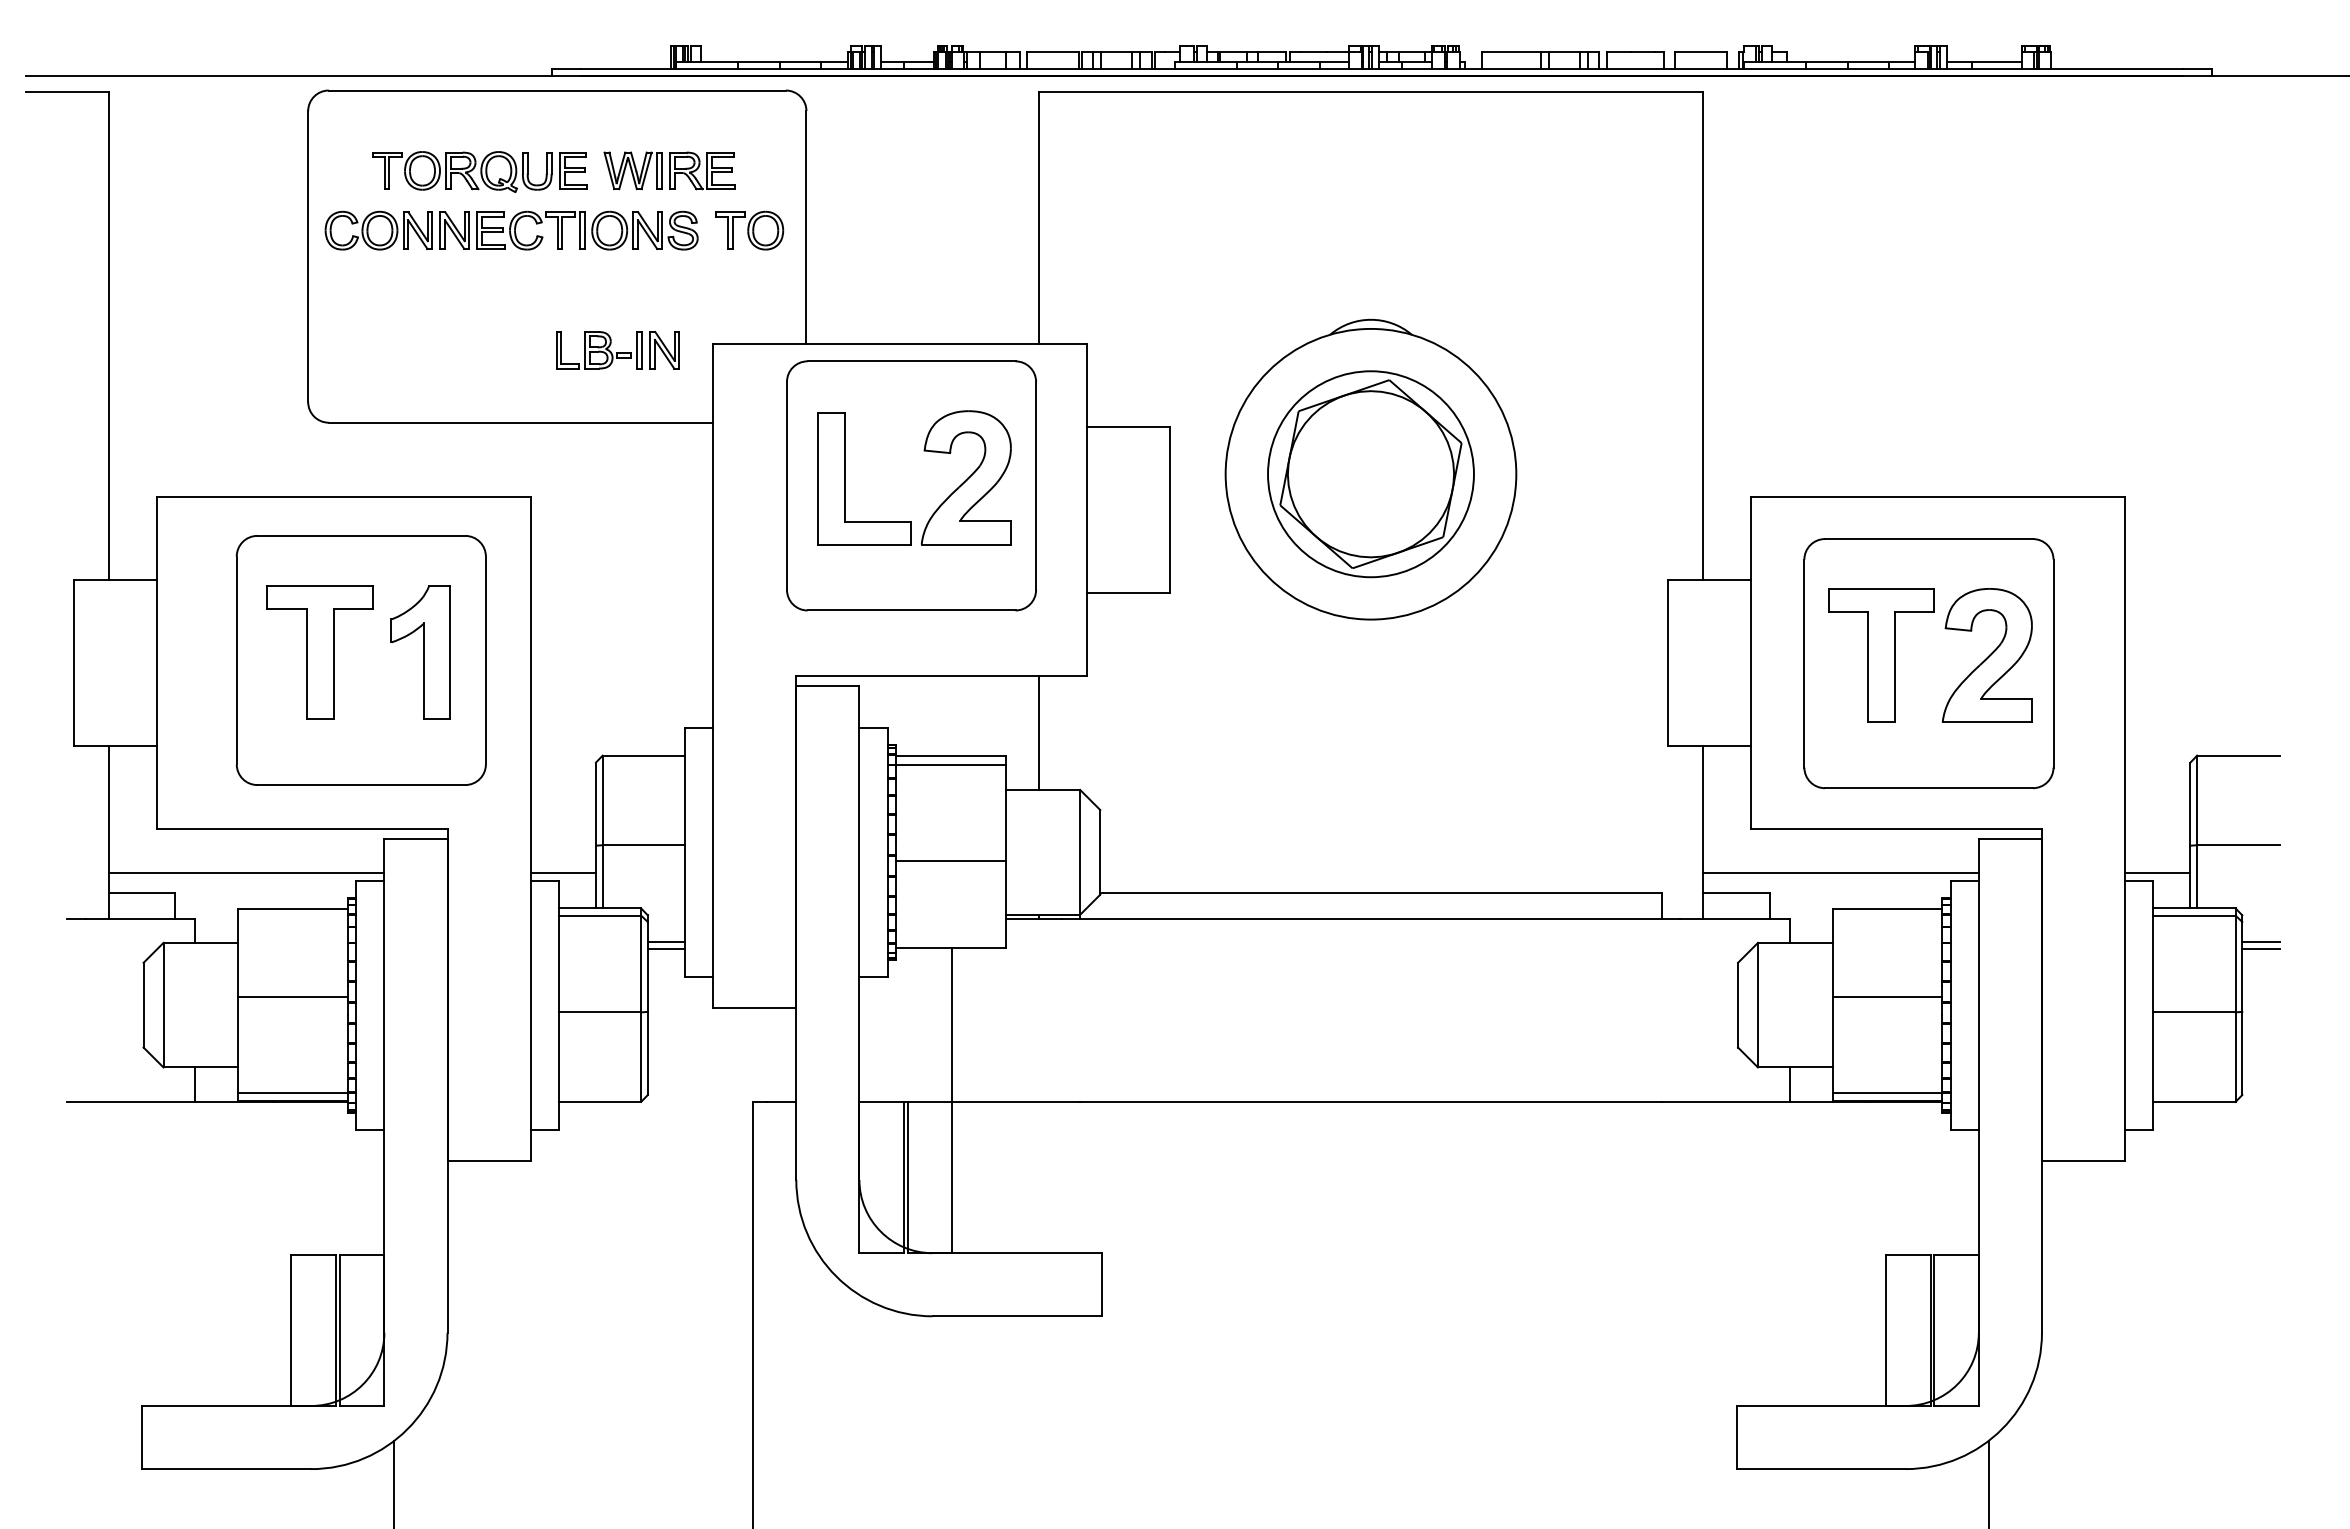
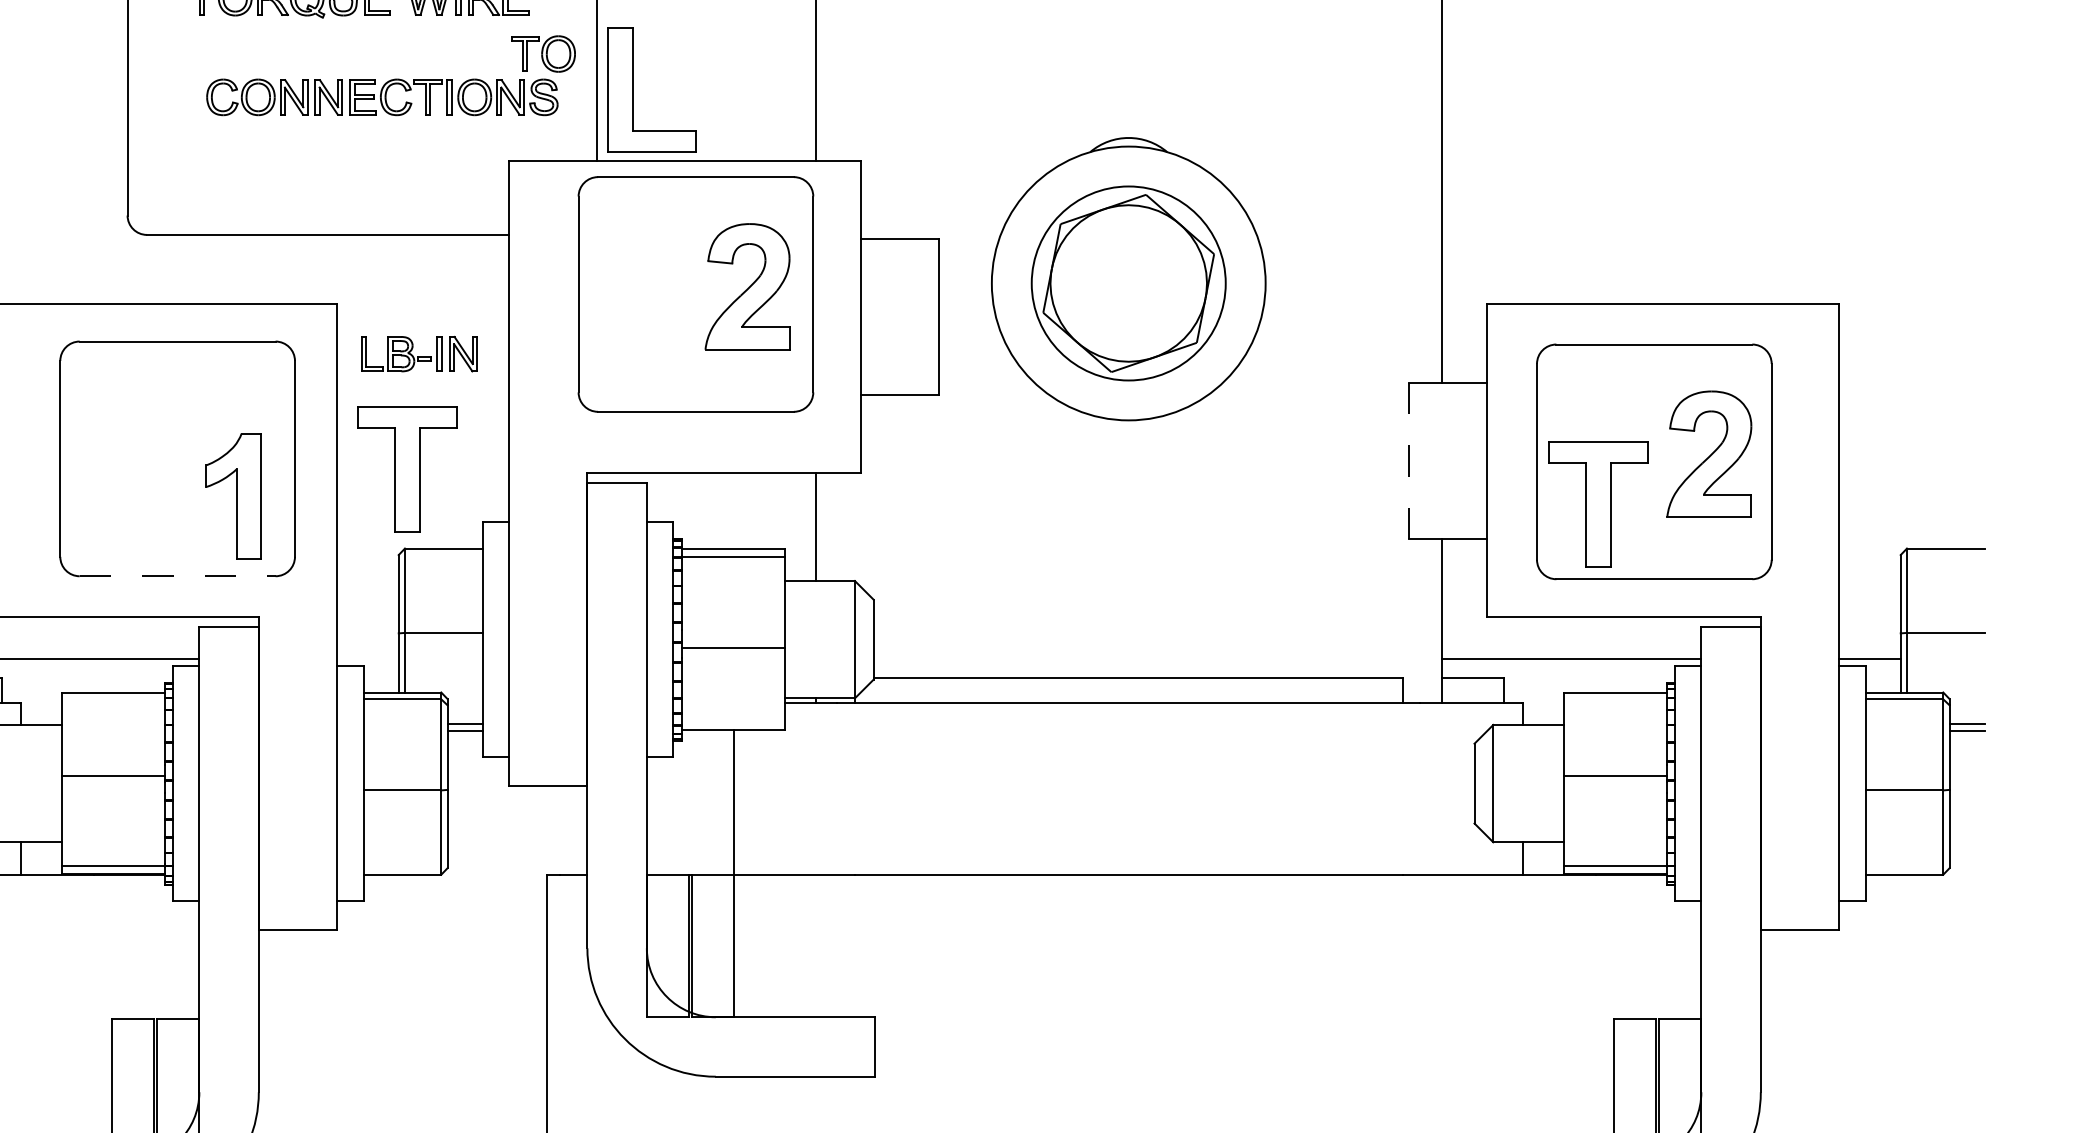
part: (511, 230) -> (382, 97), moved
part: (617, 350) -> (418, 354), moved
part: (845, 478) -> (633, 89), moved
part: (319, 652) -> (406, 469), moved
part: (420, 652) -> (233, 496), moved
part: (1881, 655) -> (1598, 504), moved
line: (1668, 662) -> (1409, 460), solid -> dashed
line: (361, 785) -> (177, 576), solid -> dashed
line: (563, 872) -> (368, 658), removed

